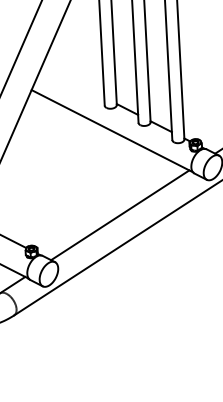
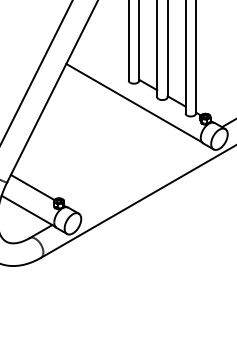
line: (119, 214) -> (136, 175), removed

